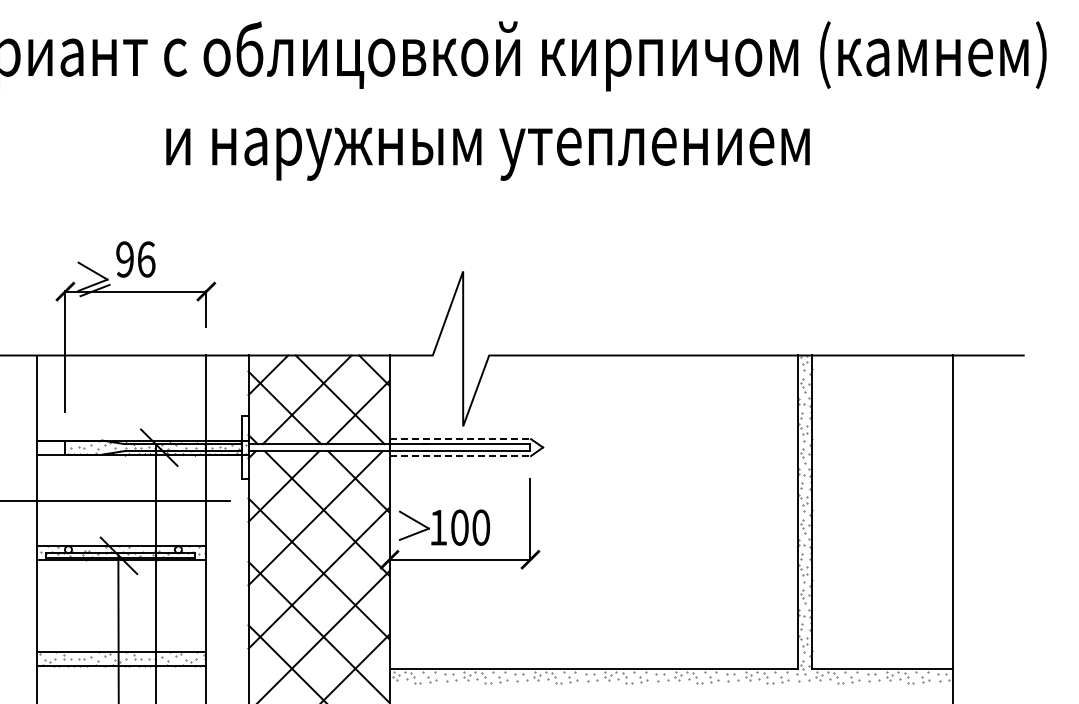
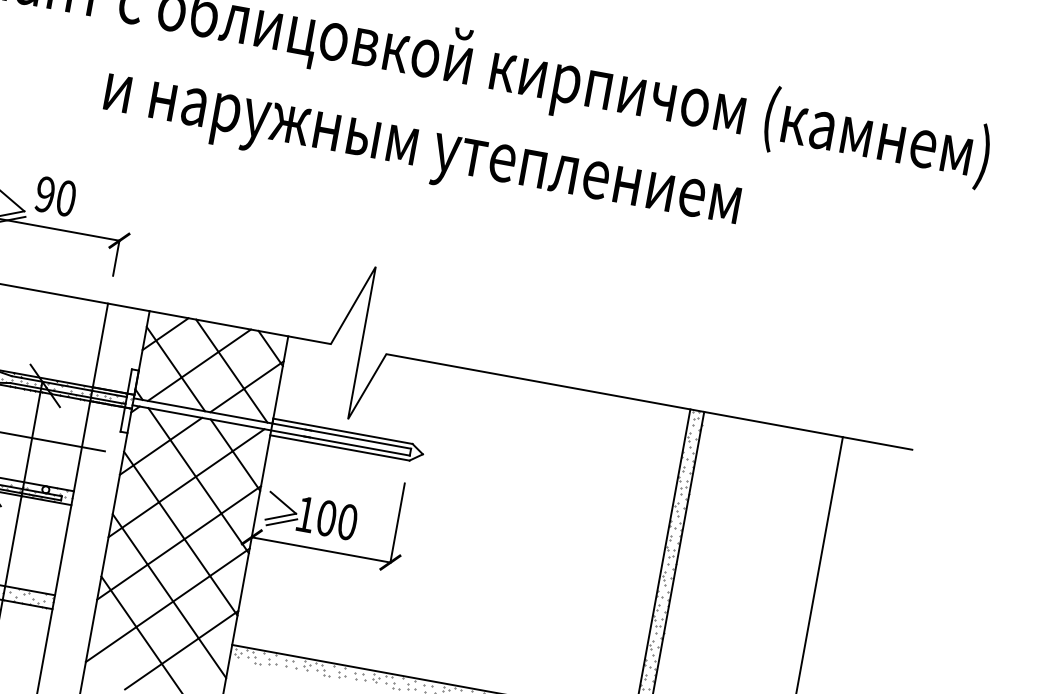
text: (146, 259) -> (66, 198), 96 -> 90
line: (460, 439) -> (343, 431), dashed -> solid
line: (460, 456) -> (340, 448), dashed -> solid
line: (416, 539) -> (281, 522), added

